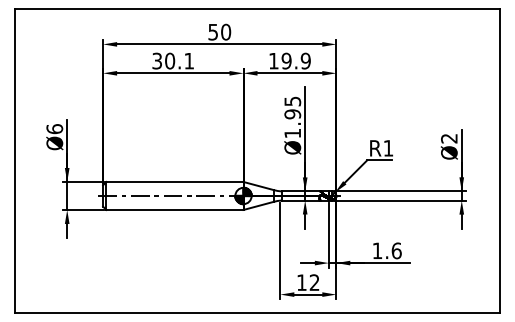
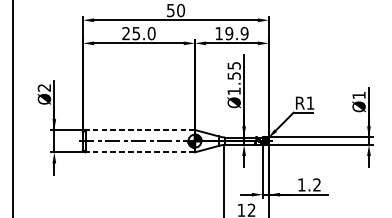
text: (173, 60) -> (139, 33), 30.1 -> 25.0
text: (292, 114) -> (234, 76), Ø1.95 -> Ø1.55
text: (54, 129) -> (44, 88), Ø6 -> Ø2
text: (449, 138) -> (359, 95), Ø2 -> Ø1
line: (174, 181) -> (139, 129), solid -> dashed
line: (174, 209) -> (139, 151), solid -> dashed
text: (396, 250) -> (316, 184), 1.6 -> 1.2

